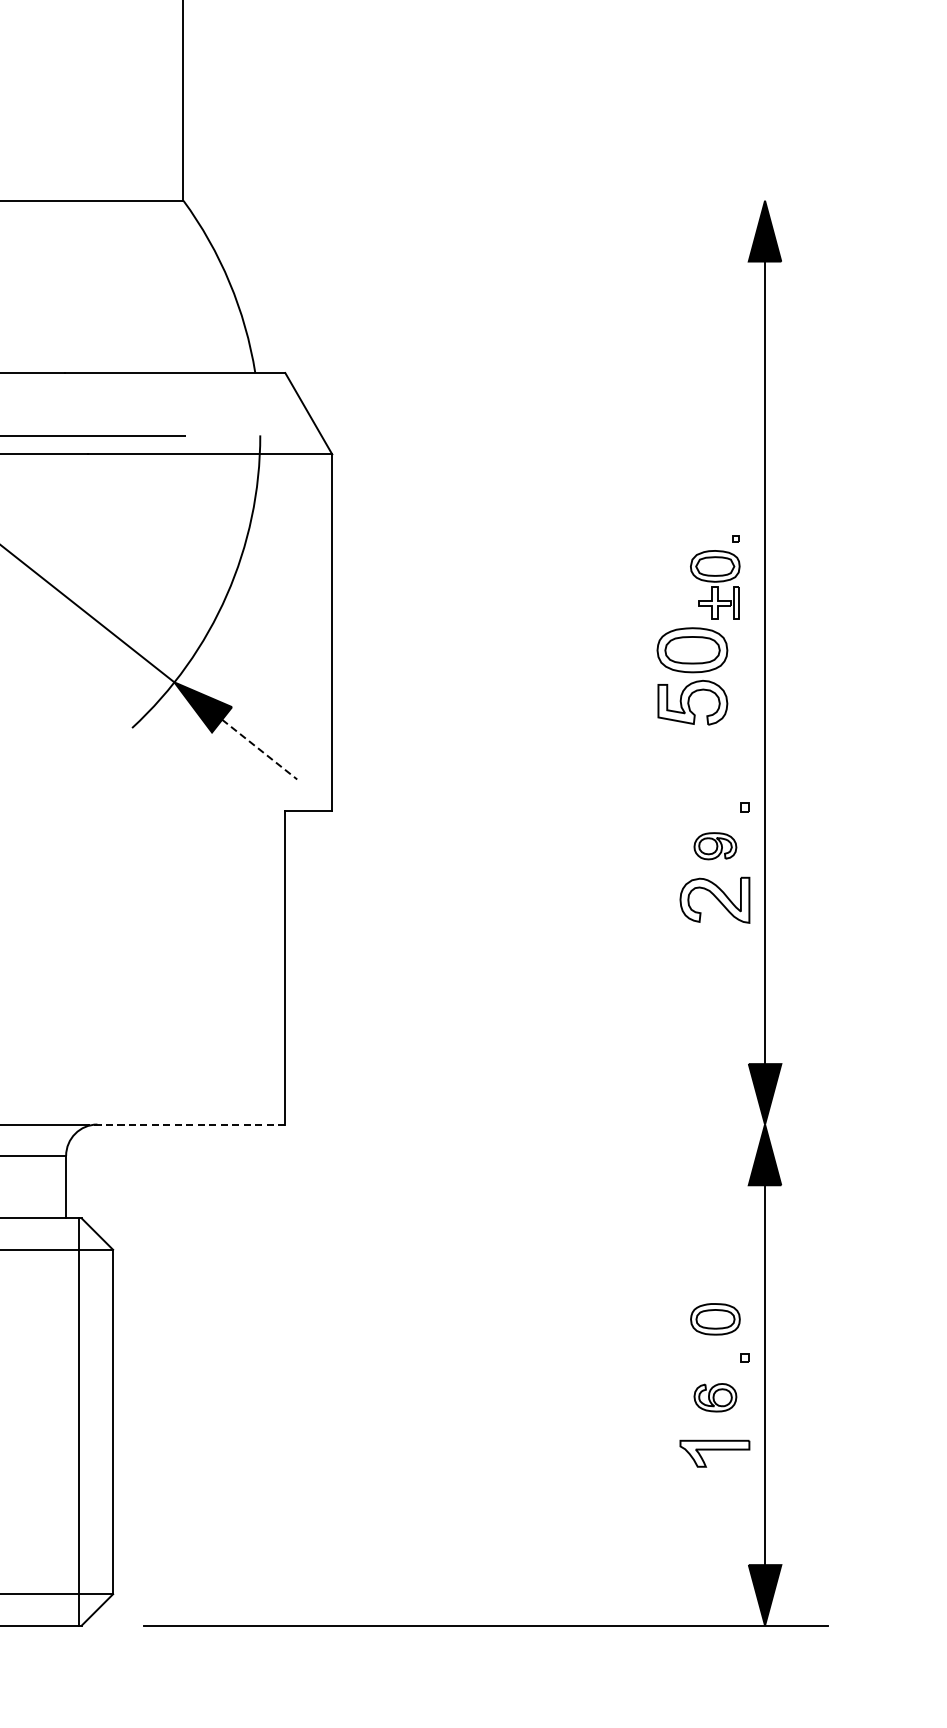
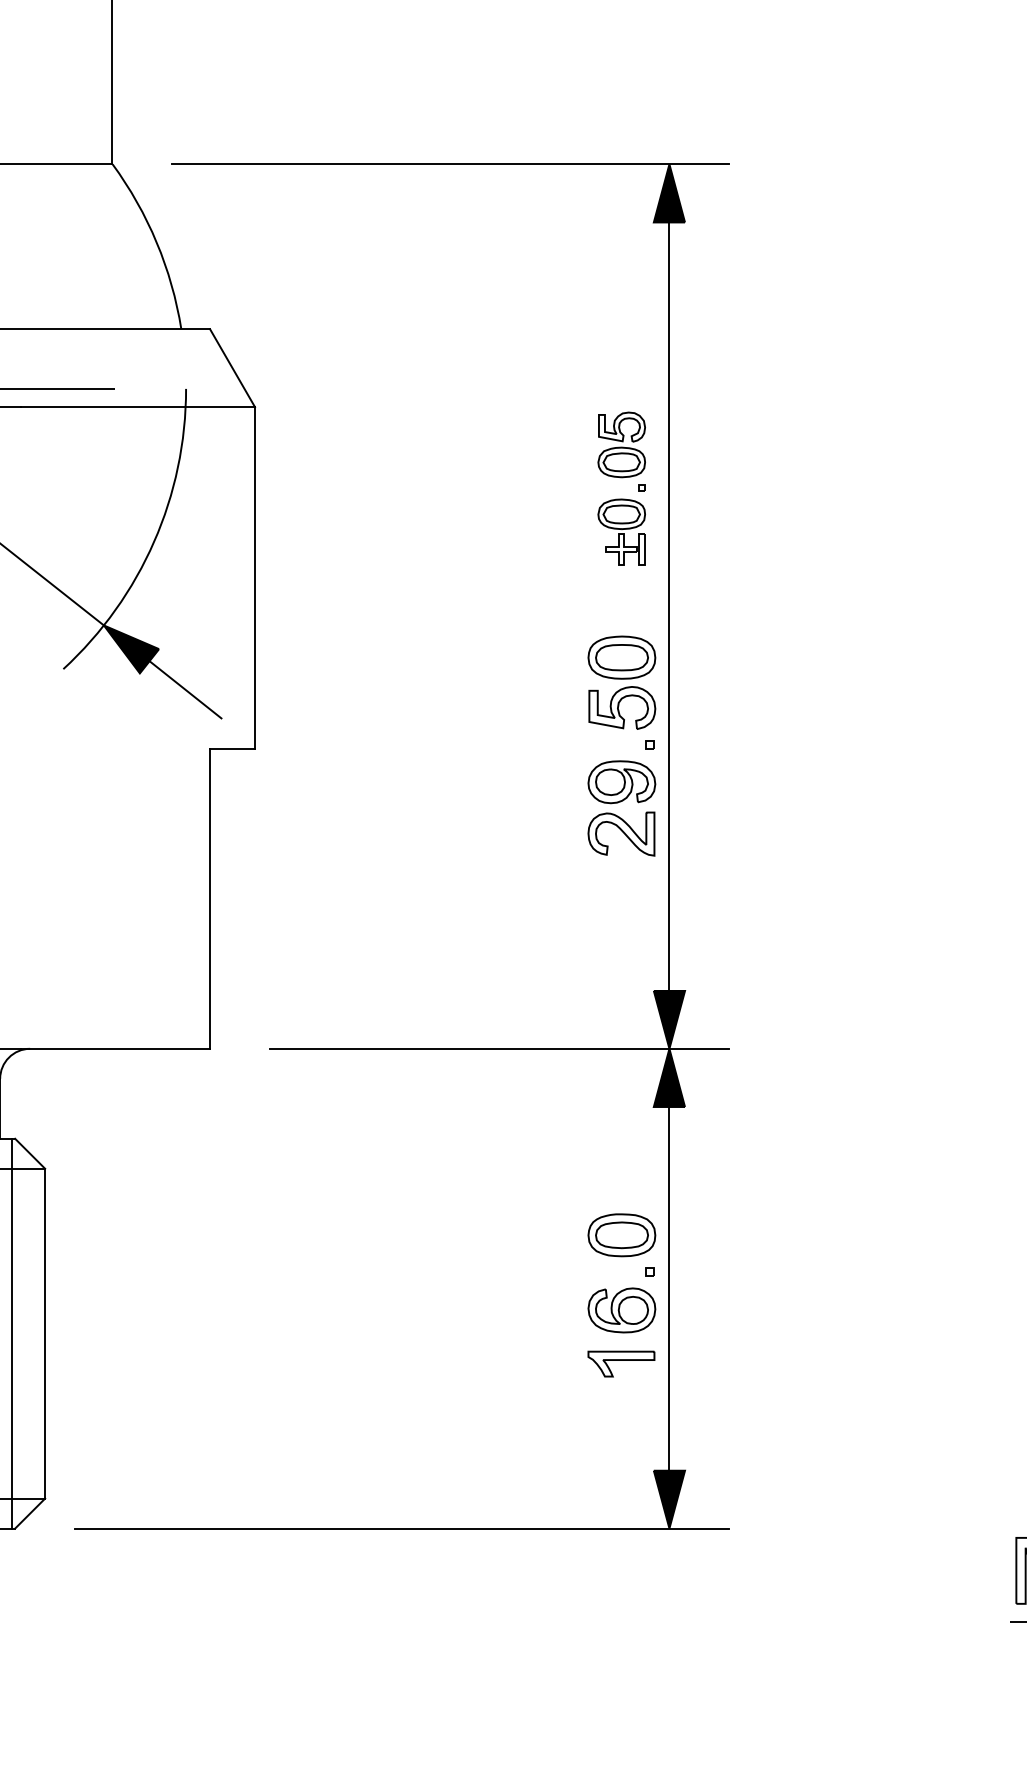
line: (536, 201) -> (450, 164), added
part: (714, 493) -> (621, 444), added
part: (692, 676) -> (621, 682), moved
line: (259, 749) -> (185, 689), dashed -> solid
part: (714, 846) -> (621, 782), size x1.67
line: (186, 1124) -> (115, 1048), dashed -> solid
line: (587, 1124) -> (499, 1048), added
part: (714, 1319) -> (621, 1235), size x1.43
part: (714, 1397) -> (621, 1310), size x1.67

